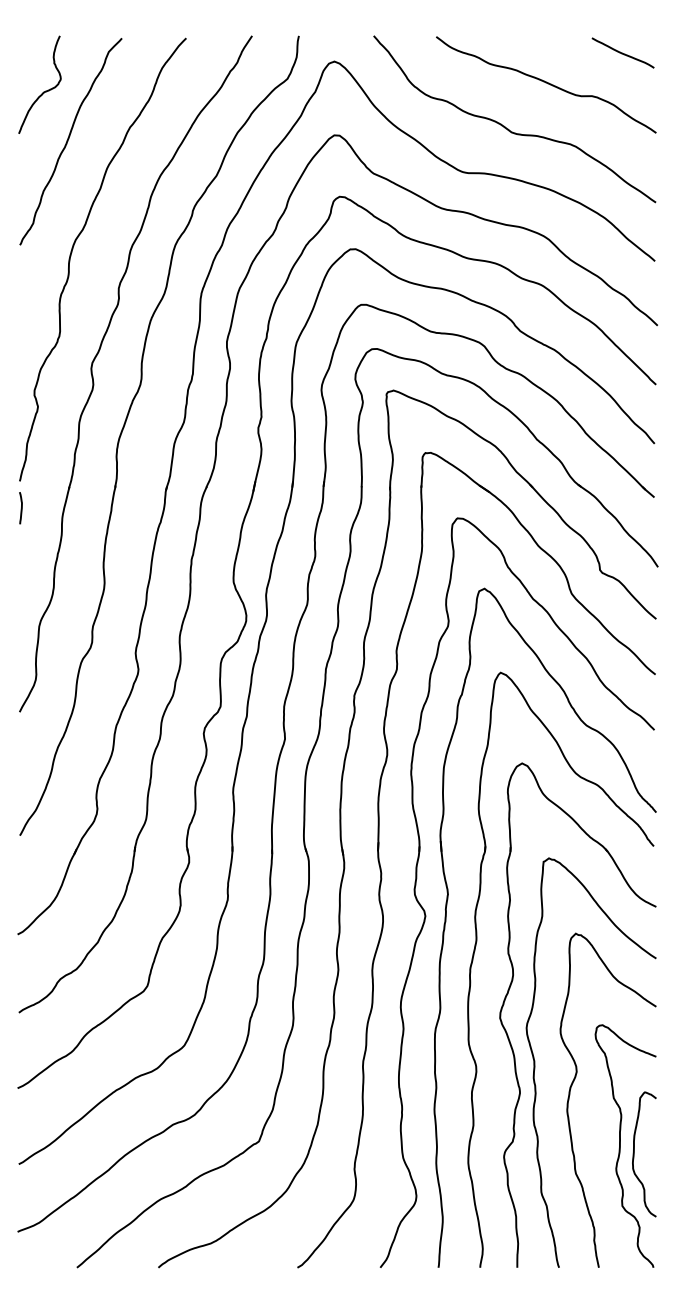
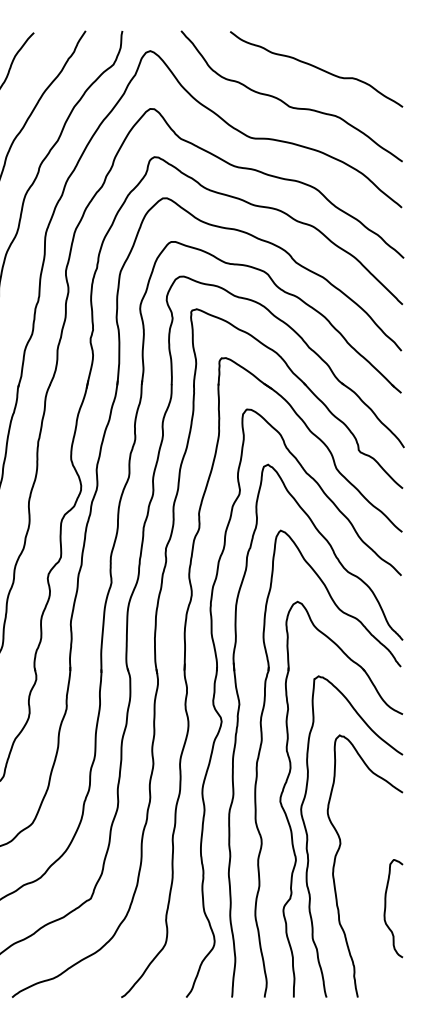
curve: (622, 52) -> (376, 43), removed
curve: (620, 1145) -> (374, 901), removed

